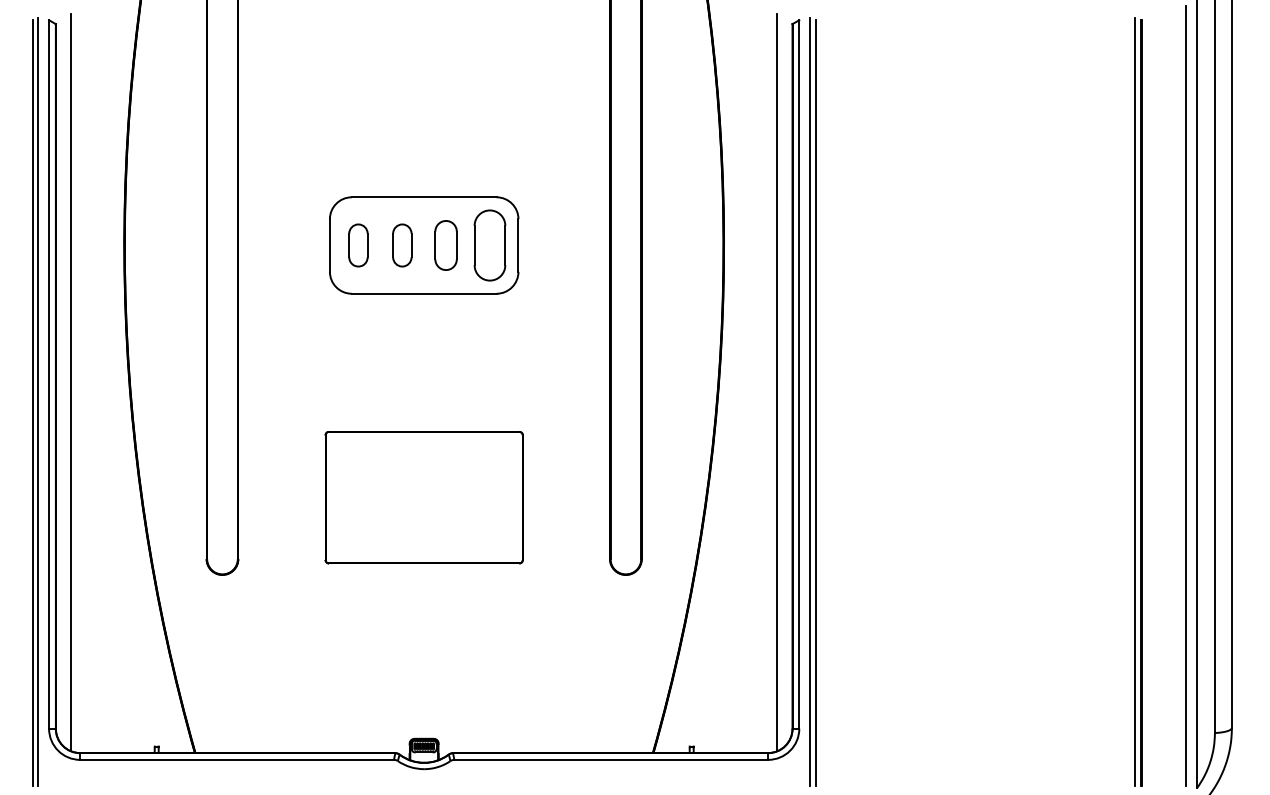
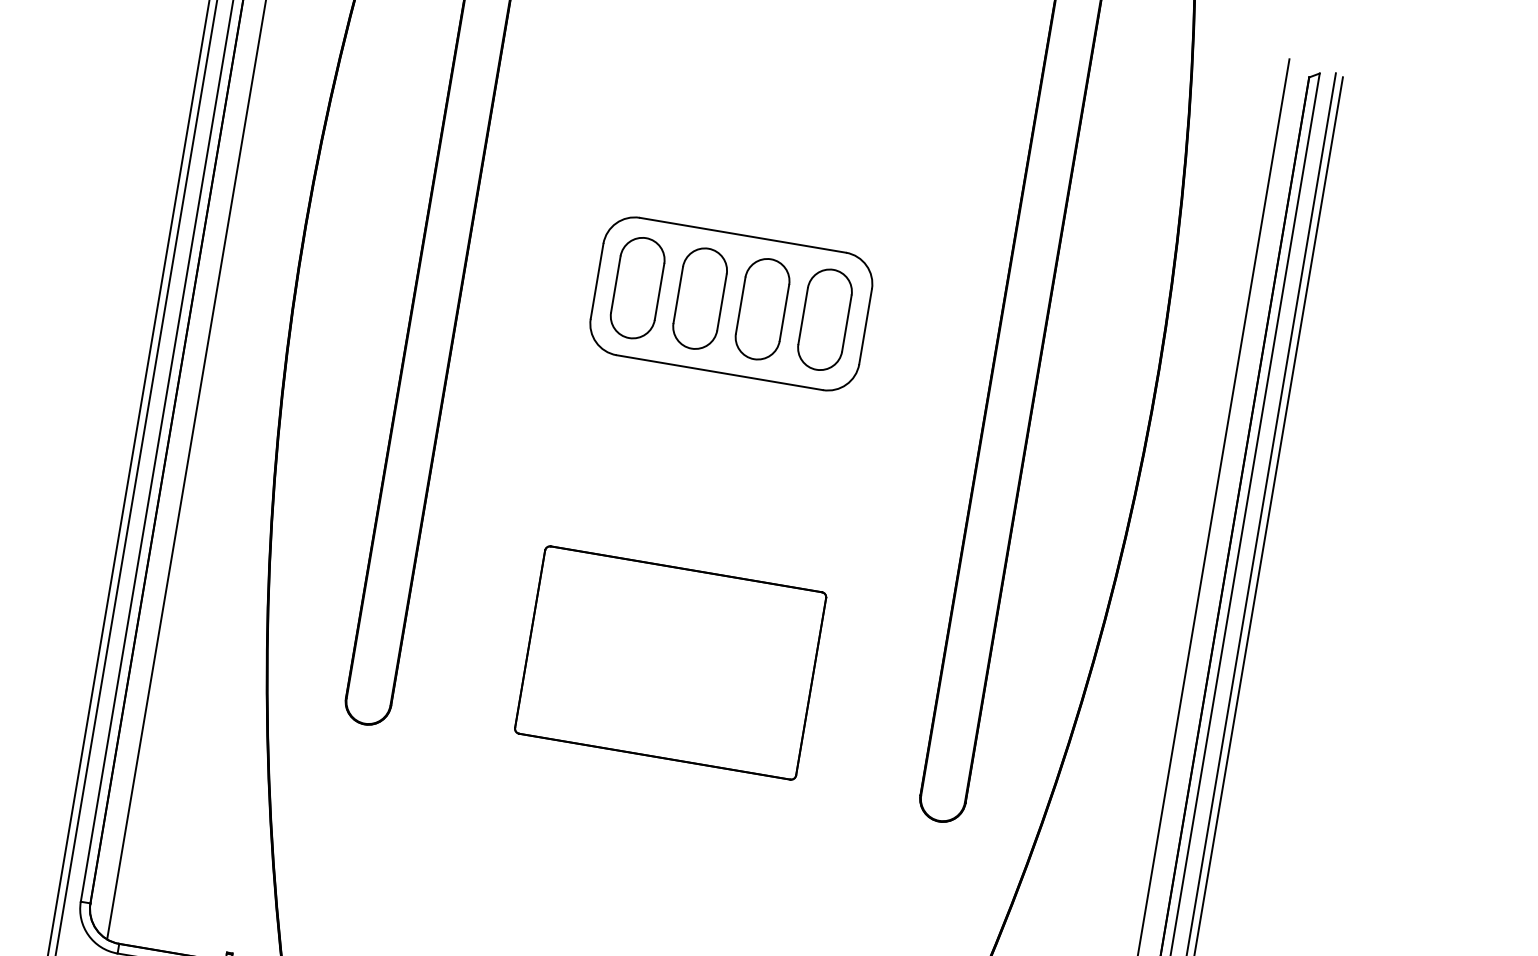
part: (358, 245) -> (637, 288), size x1.67
part: (402, 245) -> (700, 298), size x1.67
part: (445, 245) -> (761, 309), size x1.43

